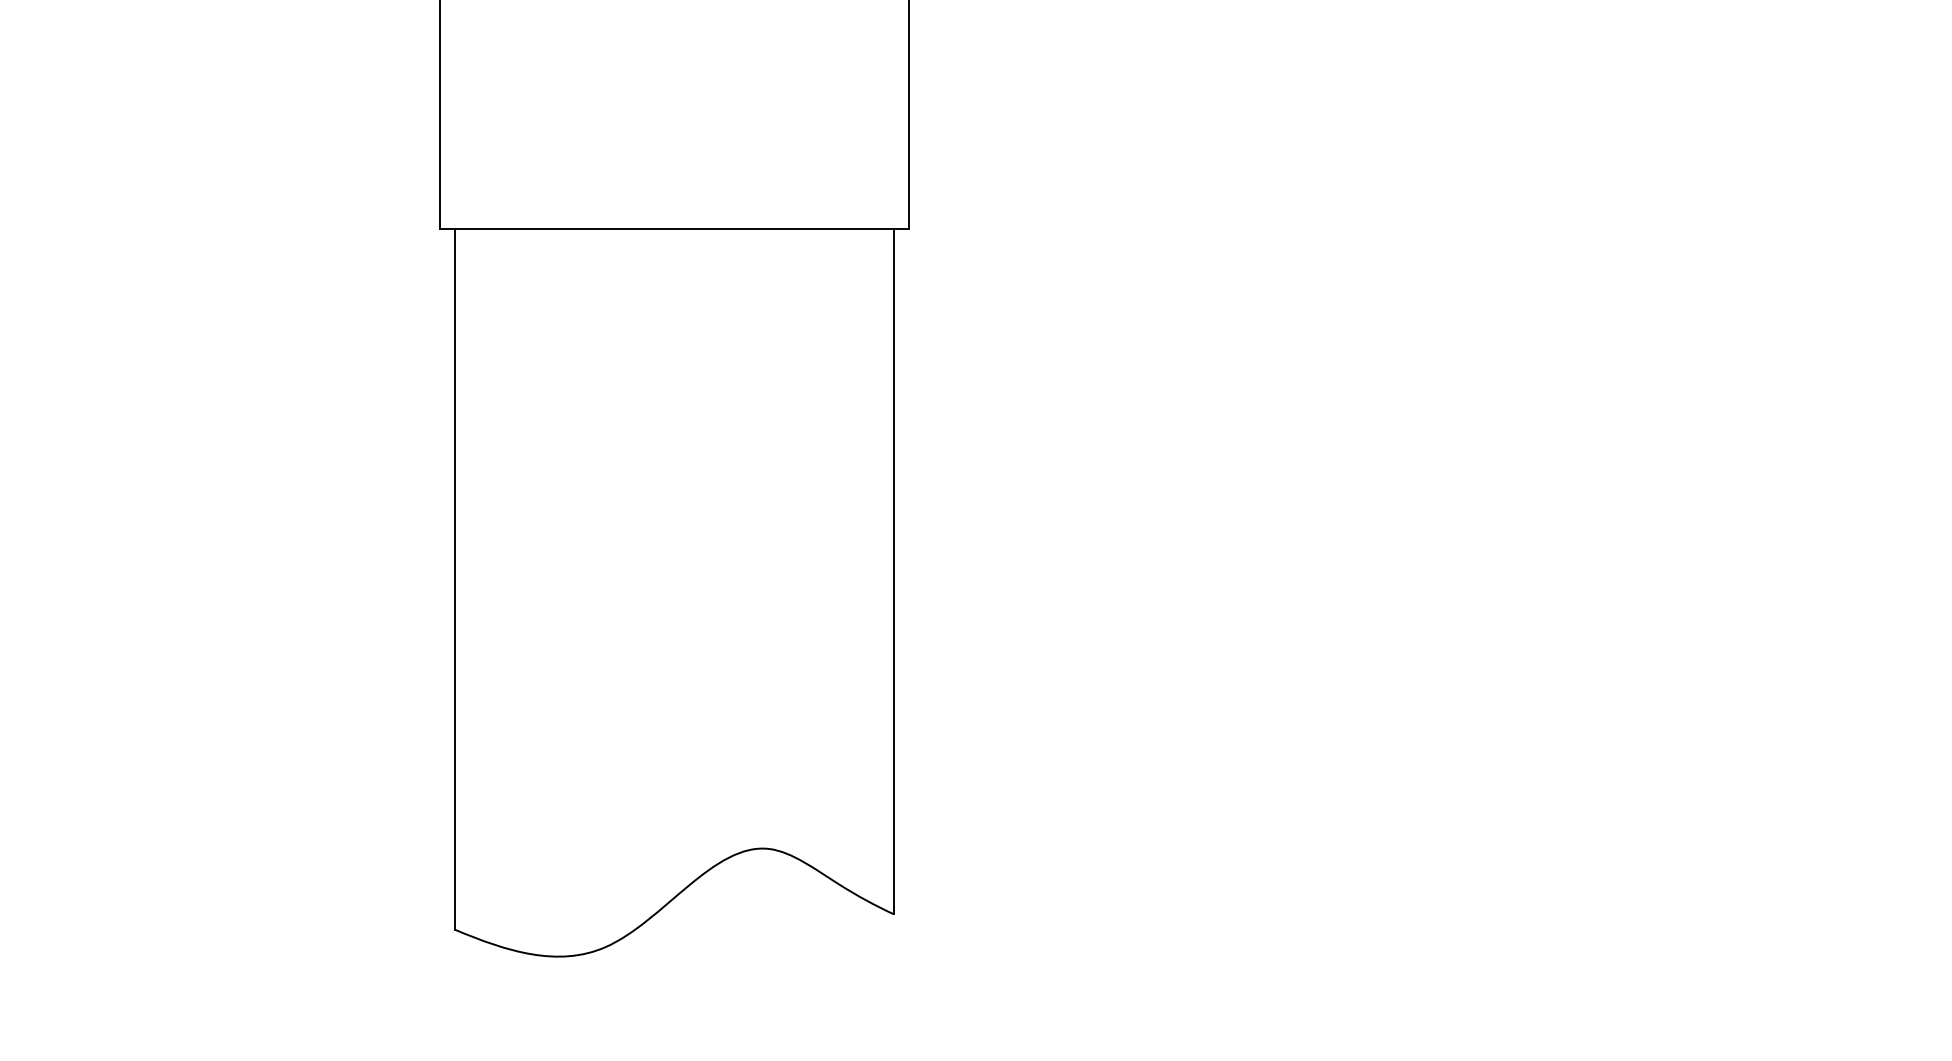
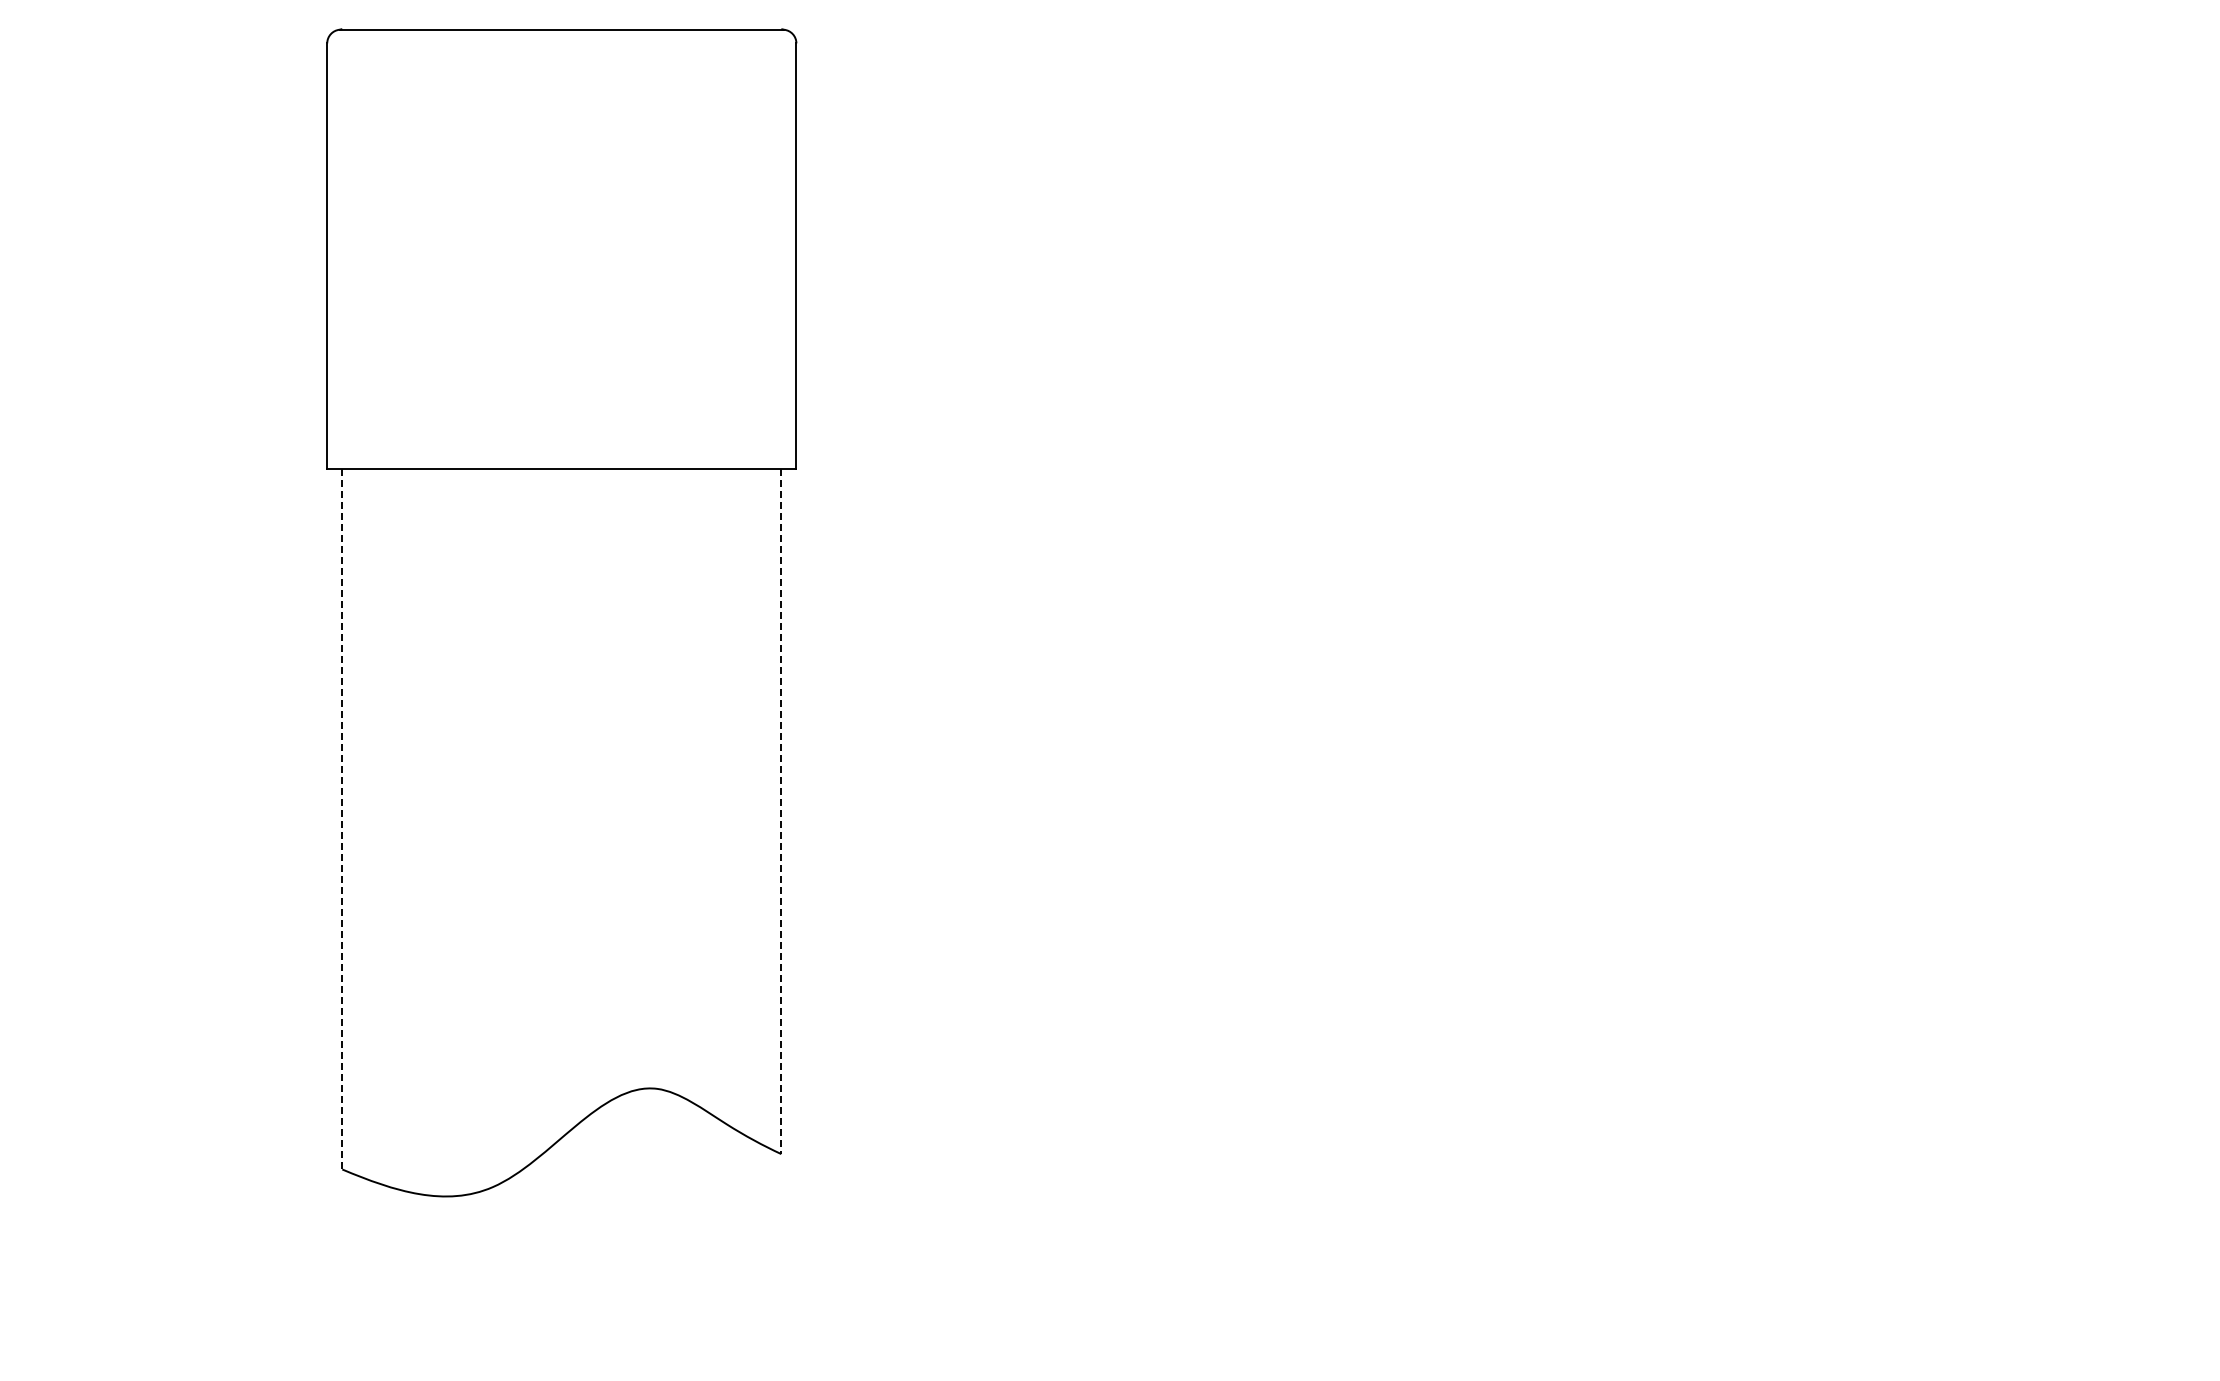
line: (893, 571) -> (781, 811), solid -> dashed
line: (454, 579) -> (342, 819), solid -> dashed

